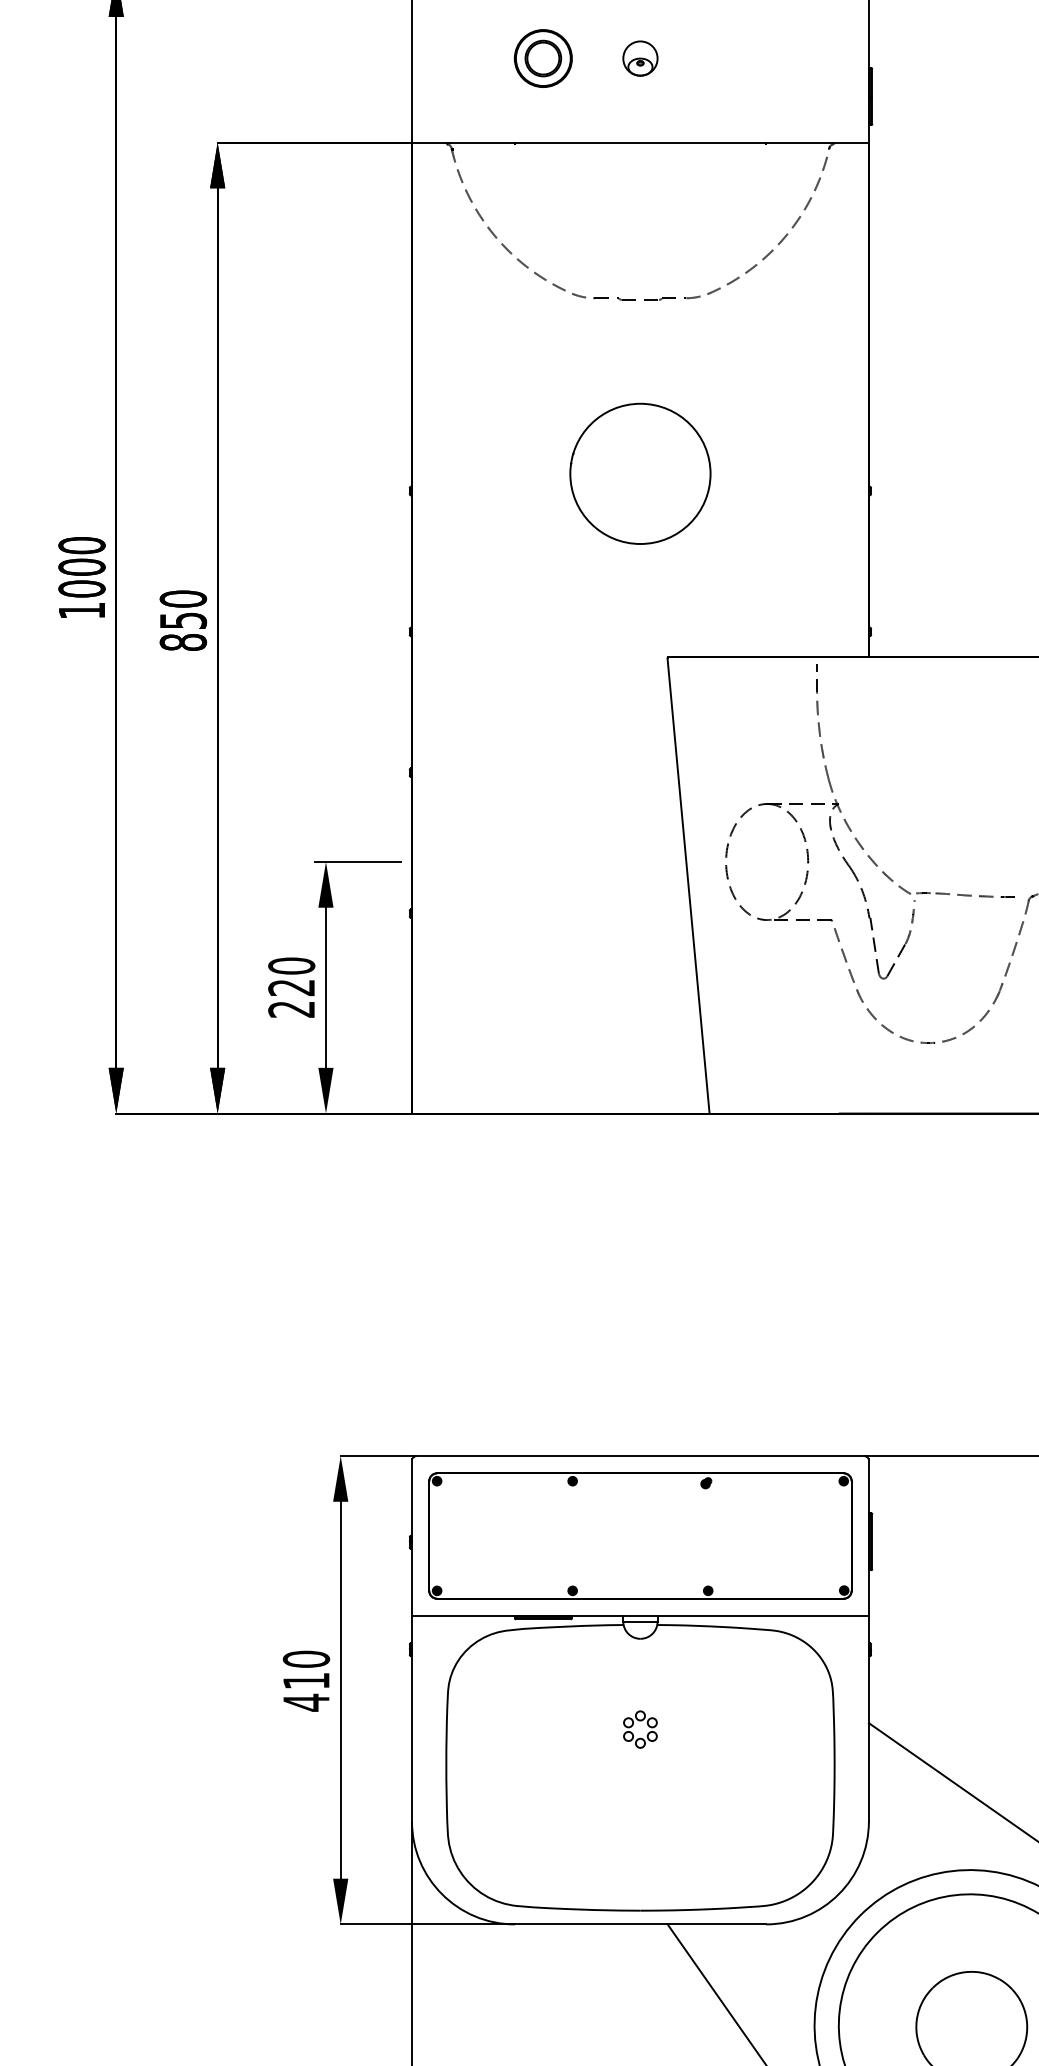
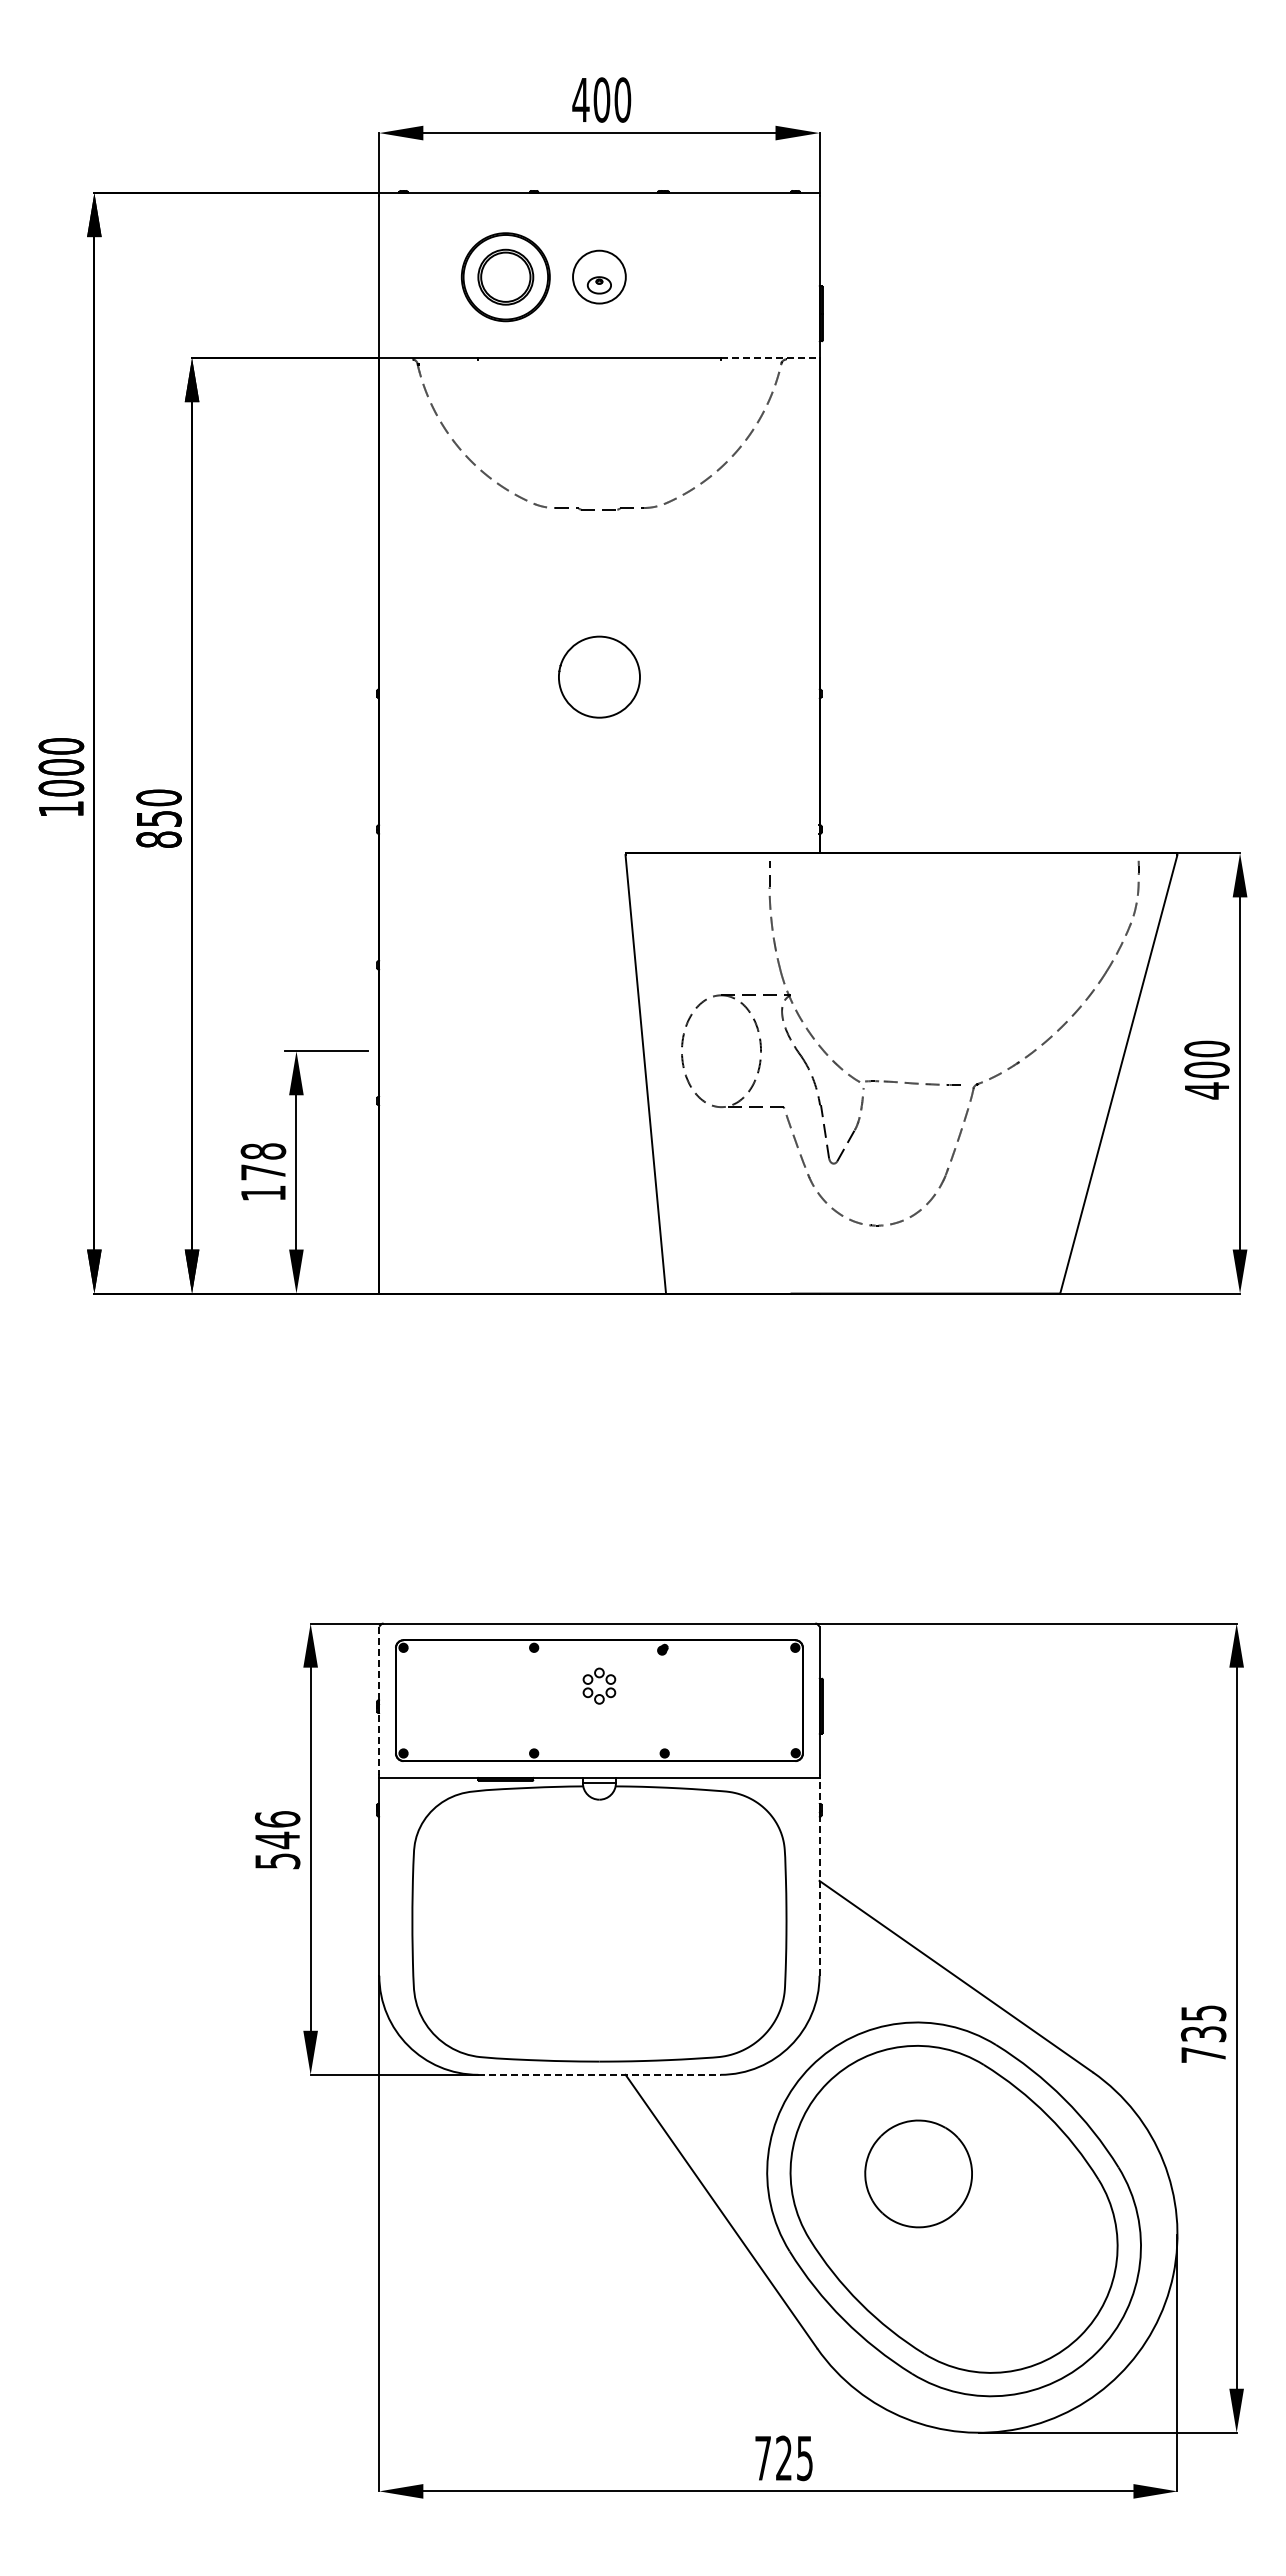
part: (542, 57) -> (505, 276), size x1.6
circle: (639, 57) -> (598, 276), size x1.6
line: (818, 143) -> (770, 358), solid -> dashed
circle: (640, 473) -> (599, 676), size x0.6
text: (290, 987) -> (262, 1172), 220 -> 178
line: (412, 1535) -> (379, 1700), solid -> dashed
text: (306, 1681) -> (277, 1840), 410 -> 546
line: (868, 1718) -> (819, 1876), solid -> dashed
part: (640, 1721) -> (599, 1678), moved
line: (640, 1924) -> (599, 2074), solid -> dashed

